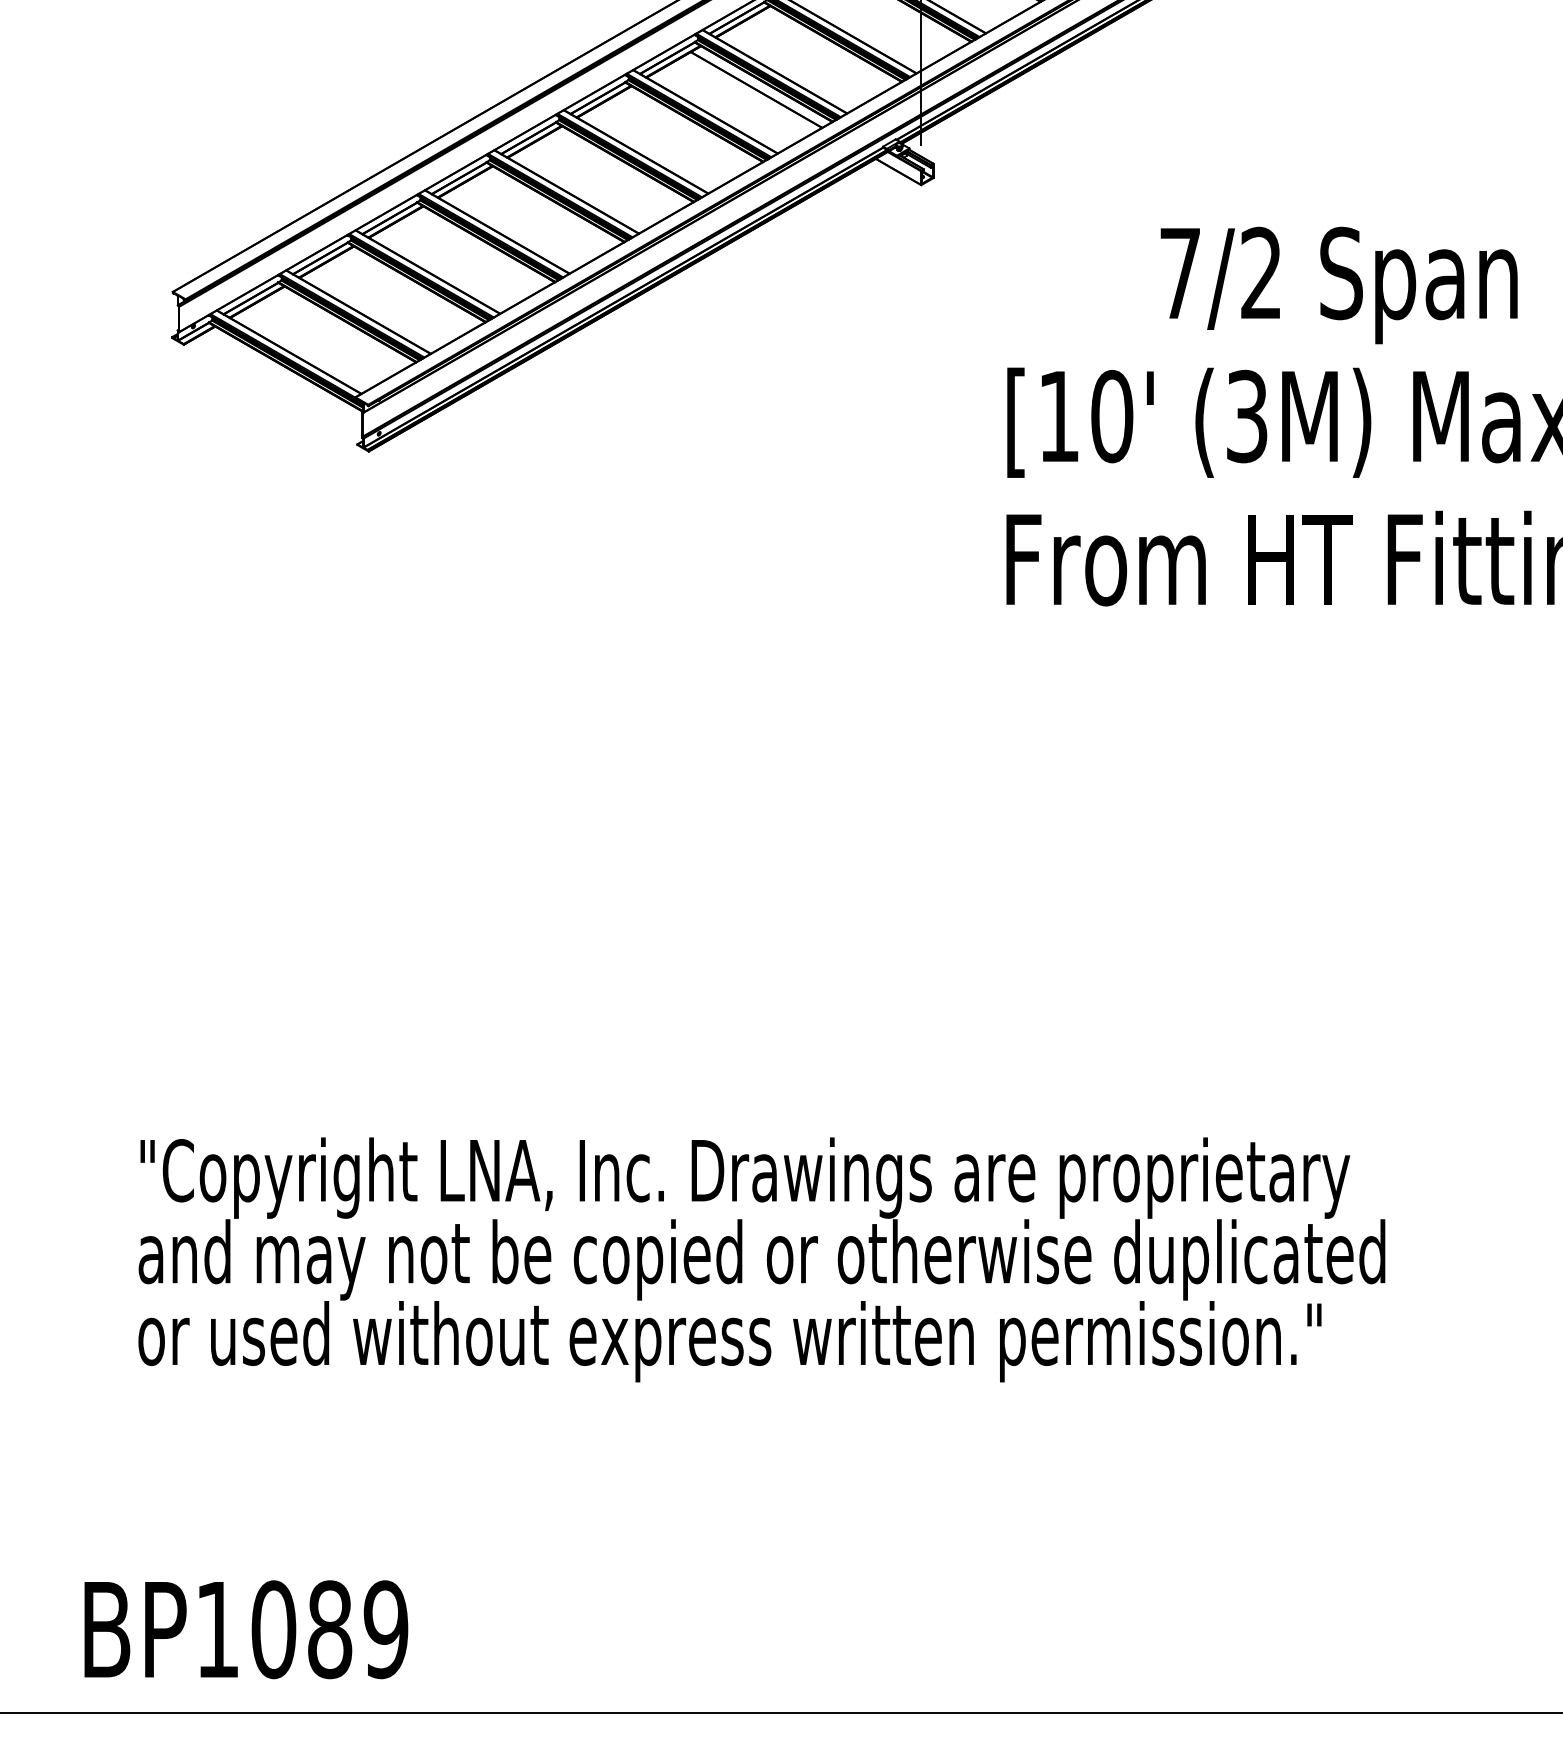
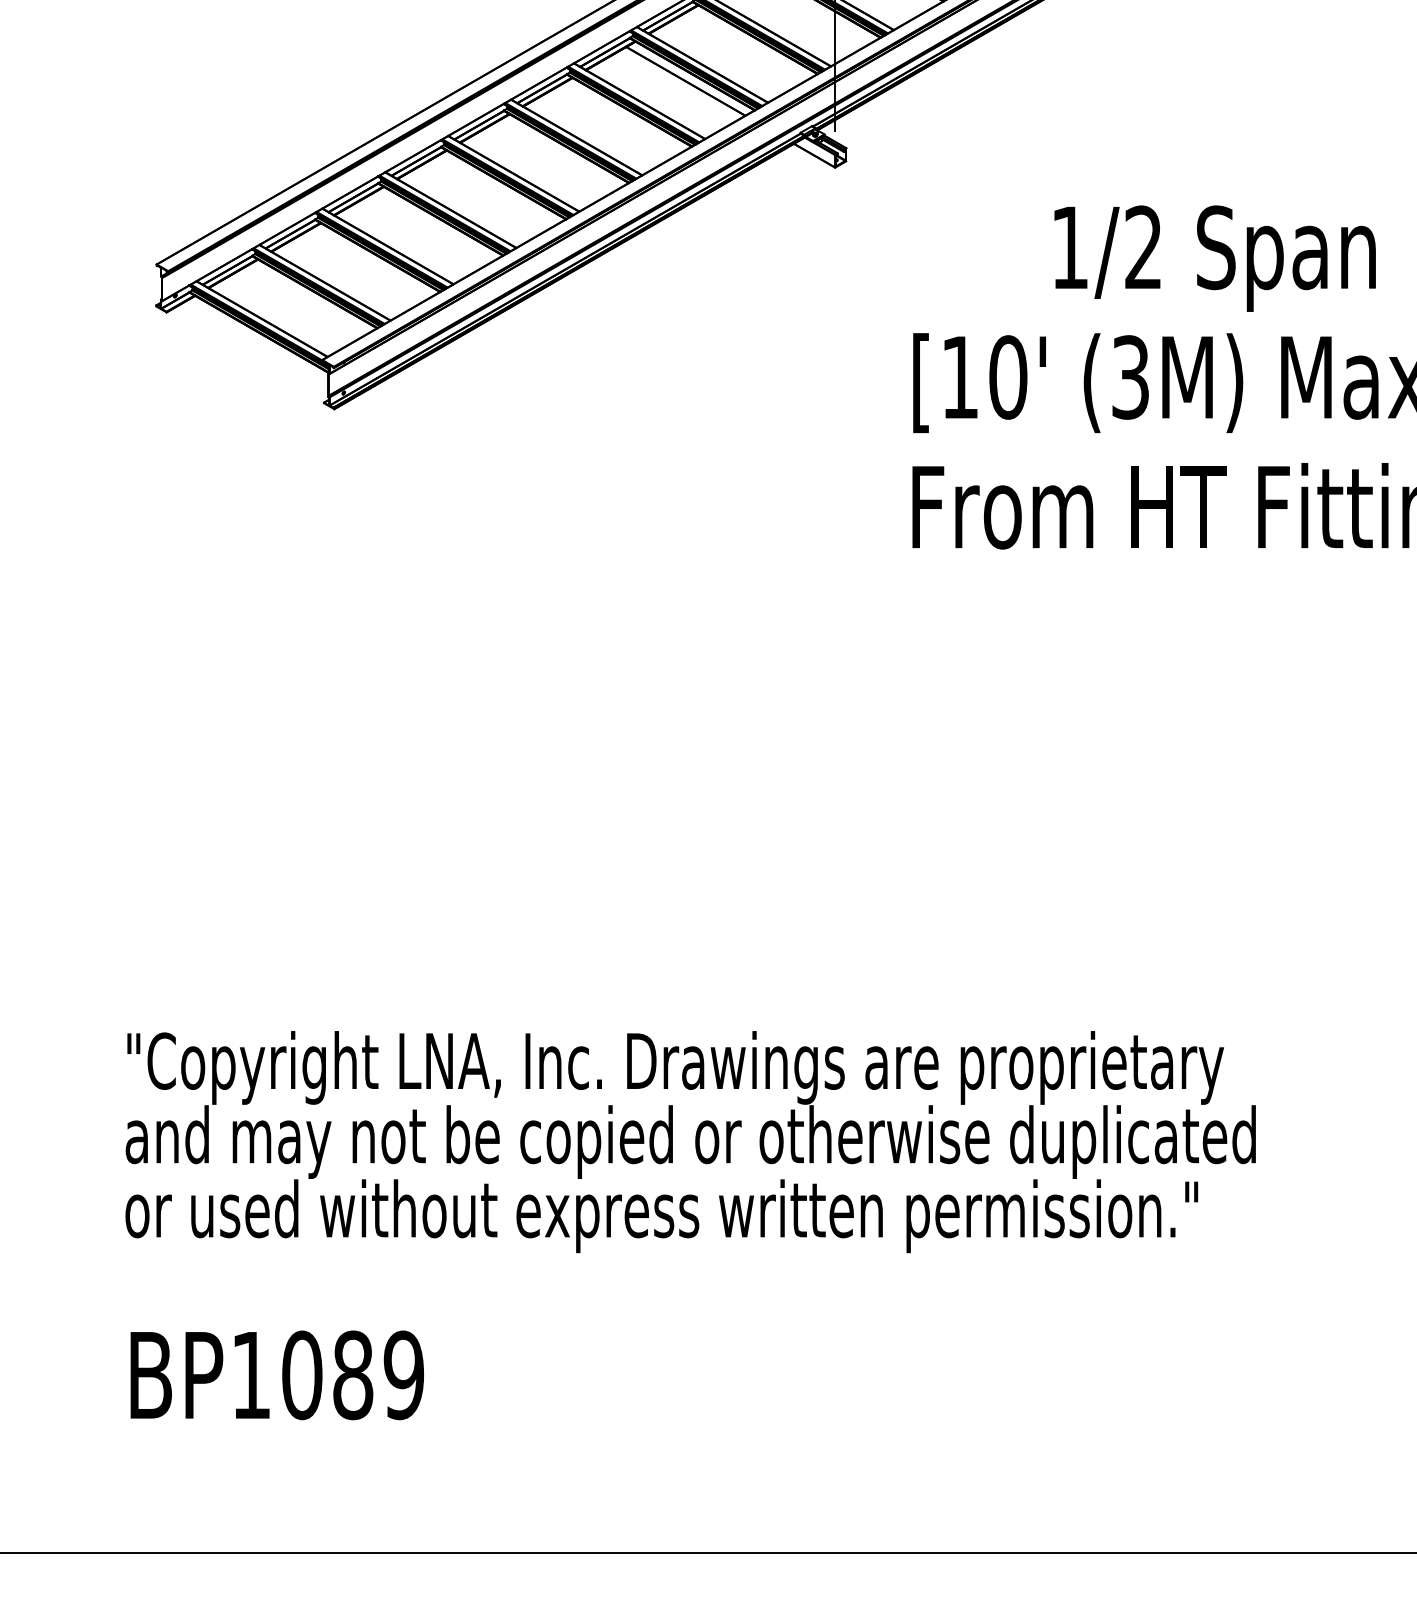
text: (1179, 273) -> (1069, 247), 7/2 -> 1/2
text: (245, 1629) -> (276, 1375), moved

